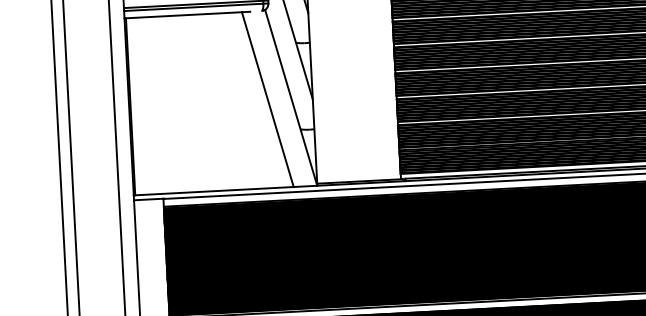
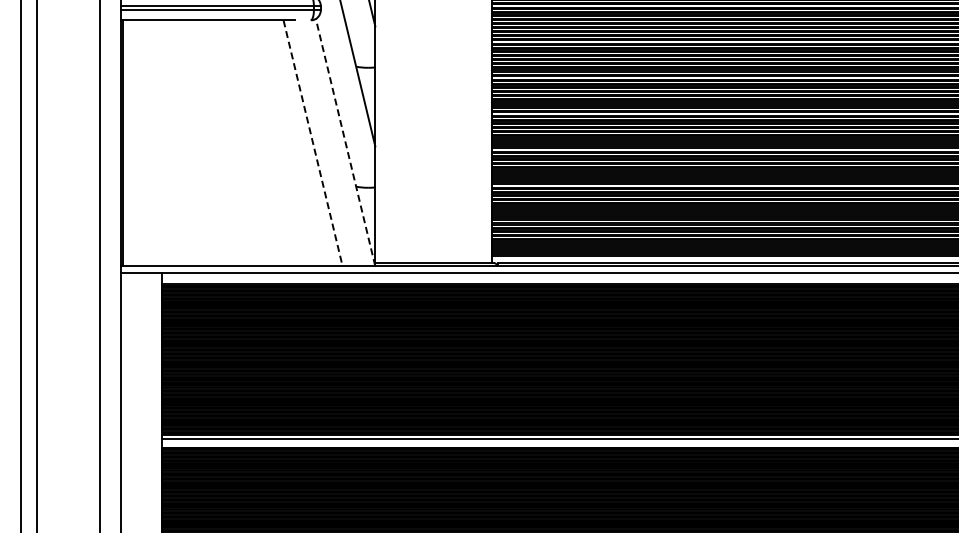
line: (291, 97) -> (345, 142), solid -> dashed
line: (268, 99) -> (313, 143), solid -> dashed

